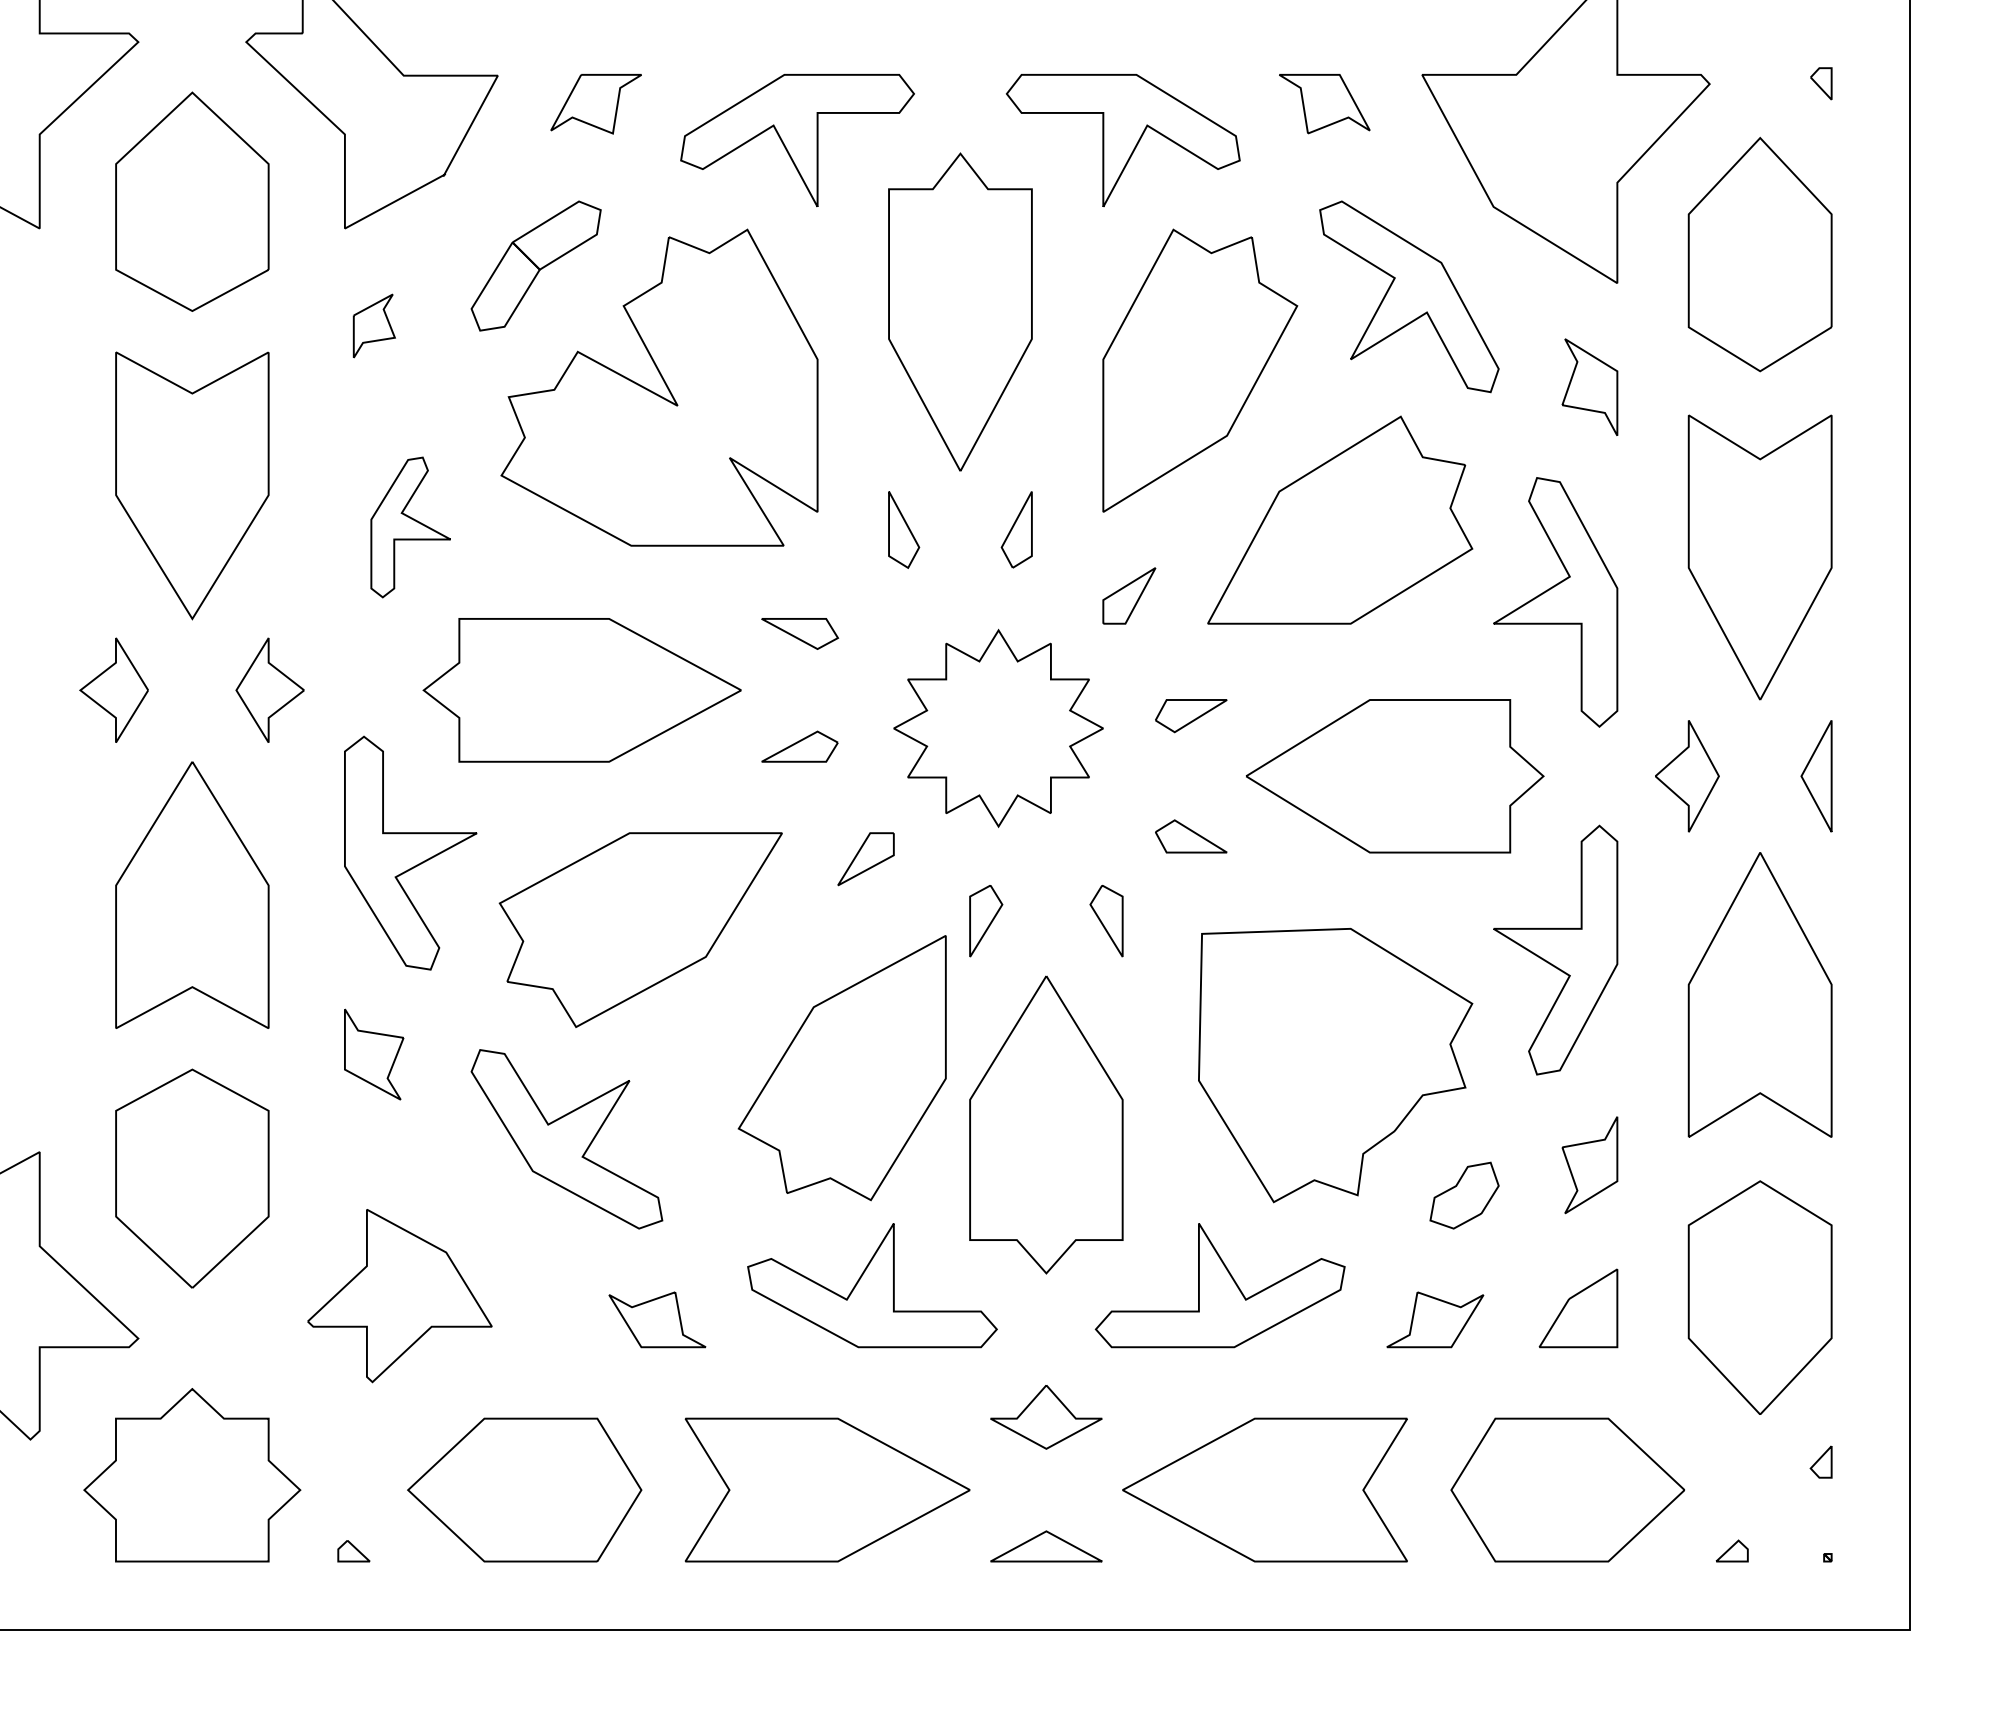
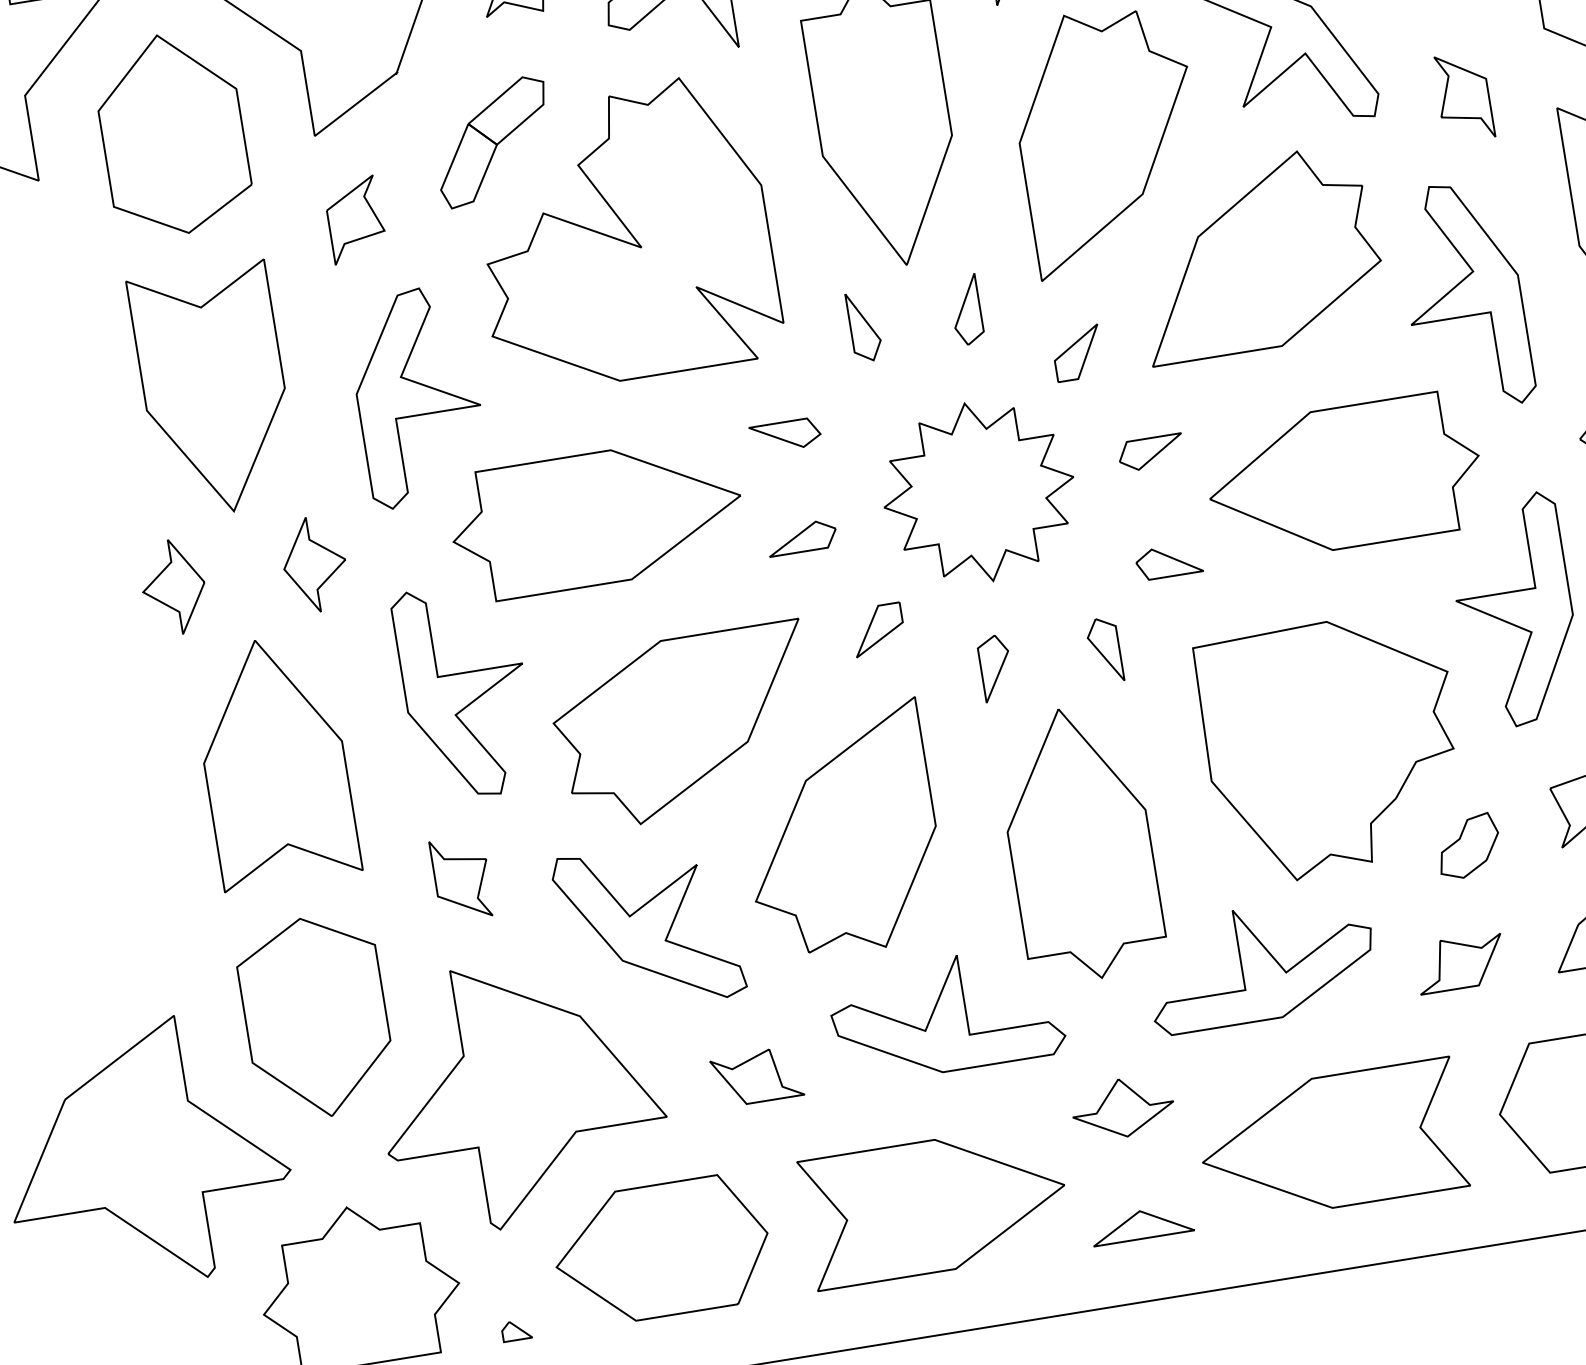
part: (374, 325) -> (355, 219), size x1.43
part: (410, 527) -> (417, 396), size x1.67
part: (841, 1068) -> (840, 832), moved
part: (399, 1295) -> (520, 1092), size x1.67

